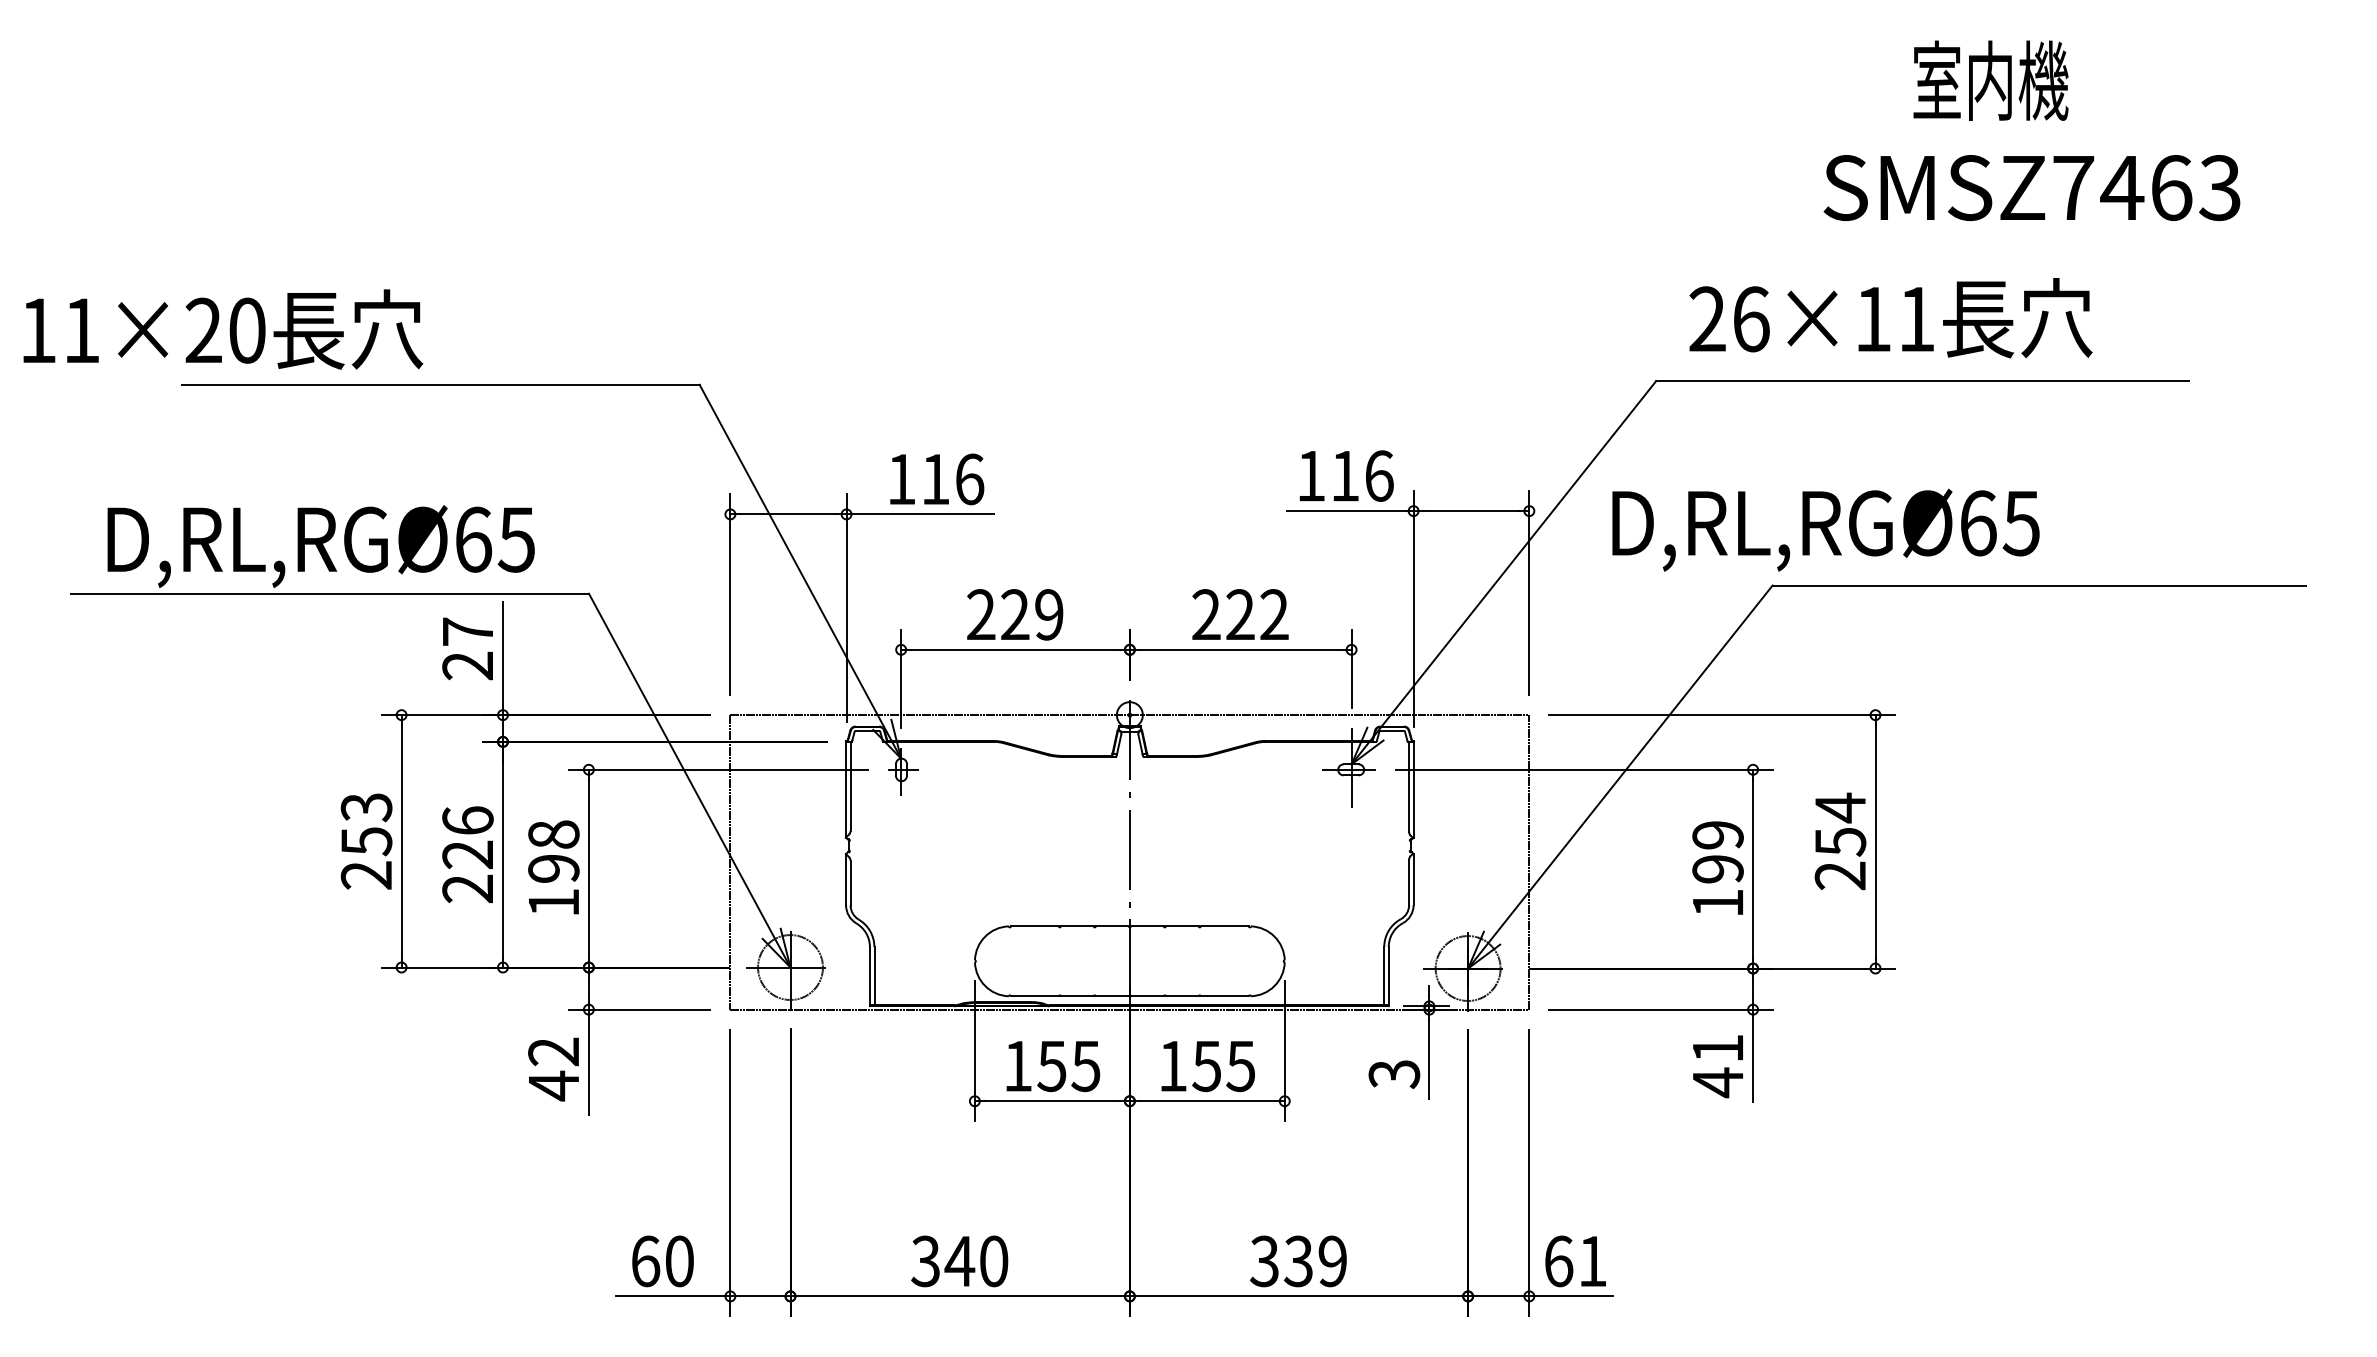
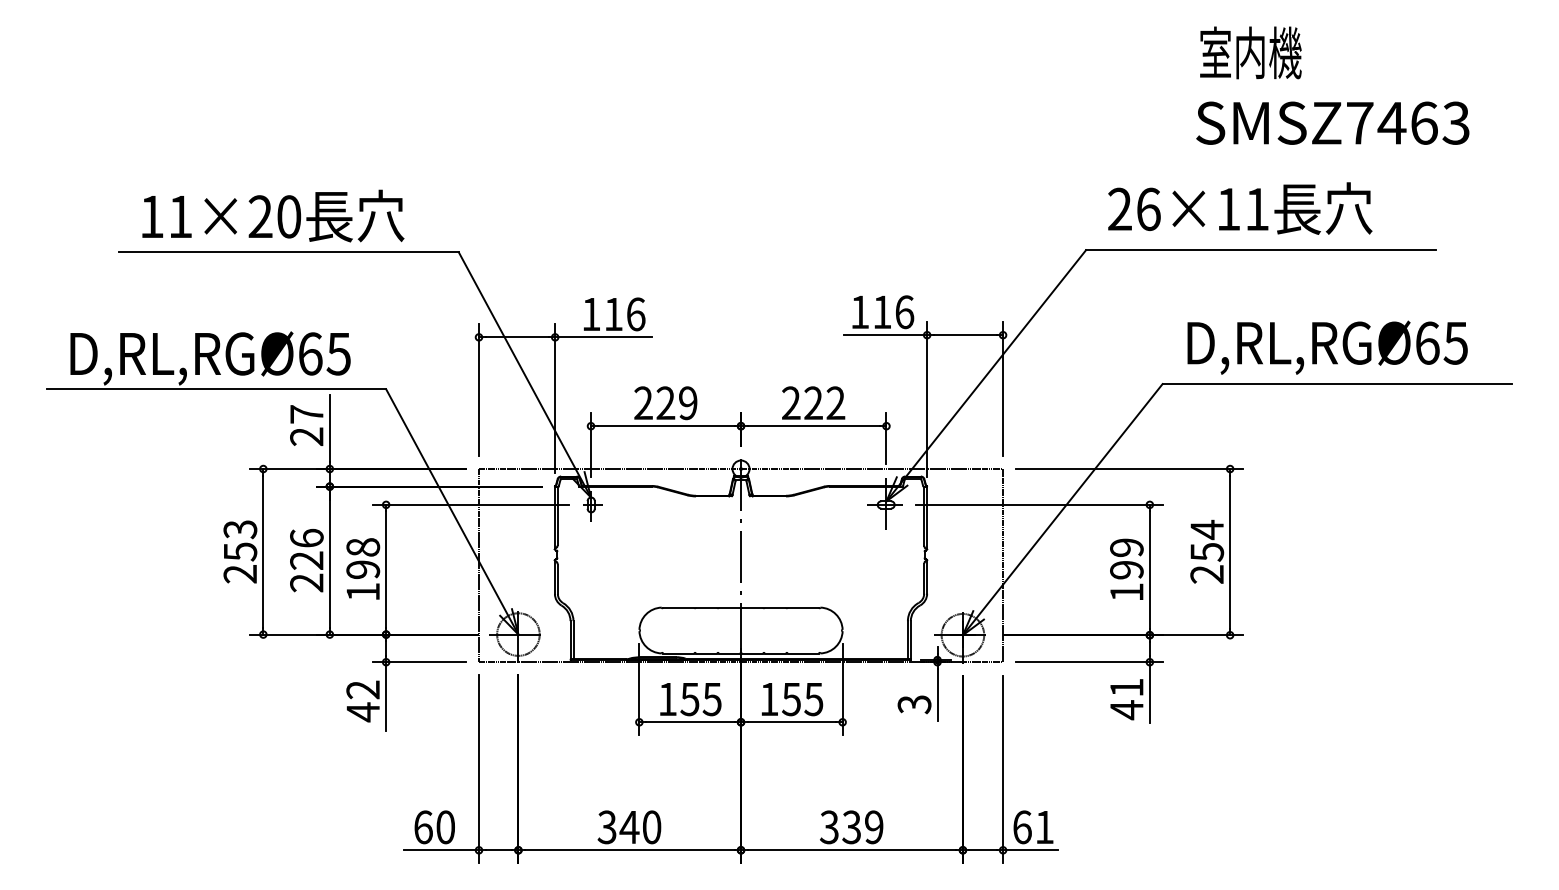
text: (1990, 80) -> (1250, 52), moved
text: (223, 328) -> (273, 215), moved
text: (1825, 529) -> (1327, 347), moved

